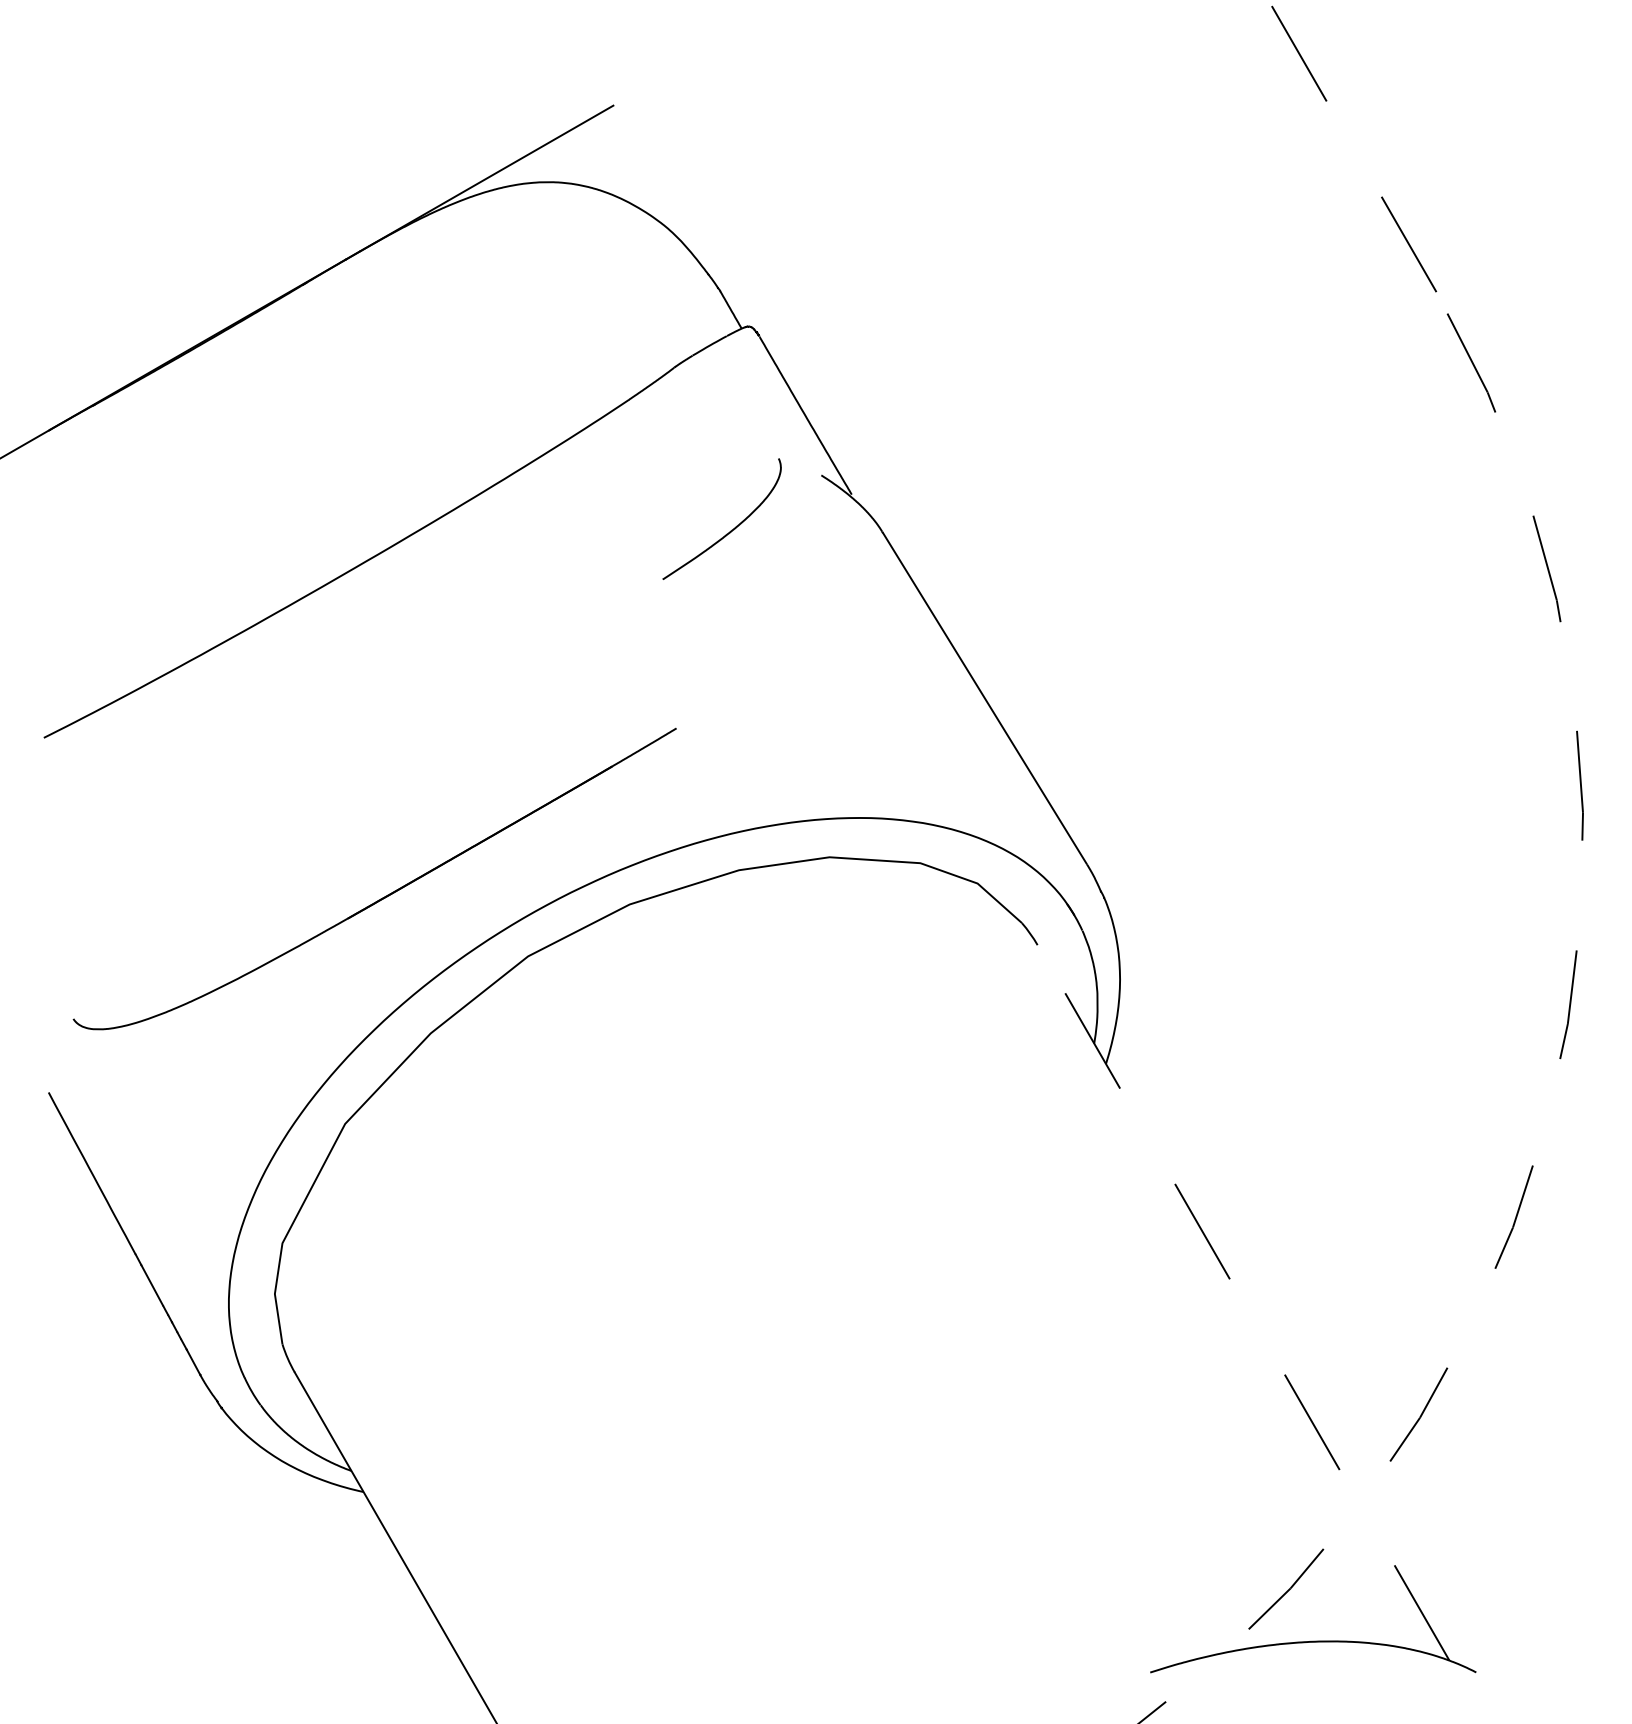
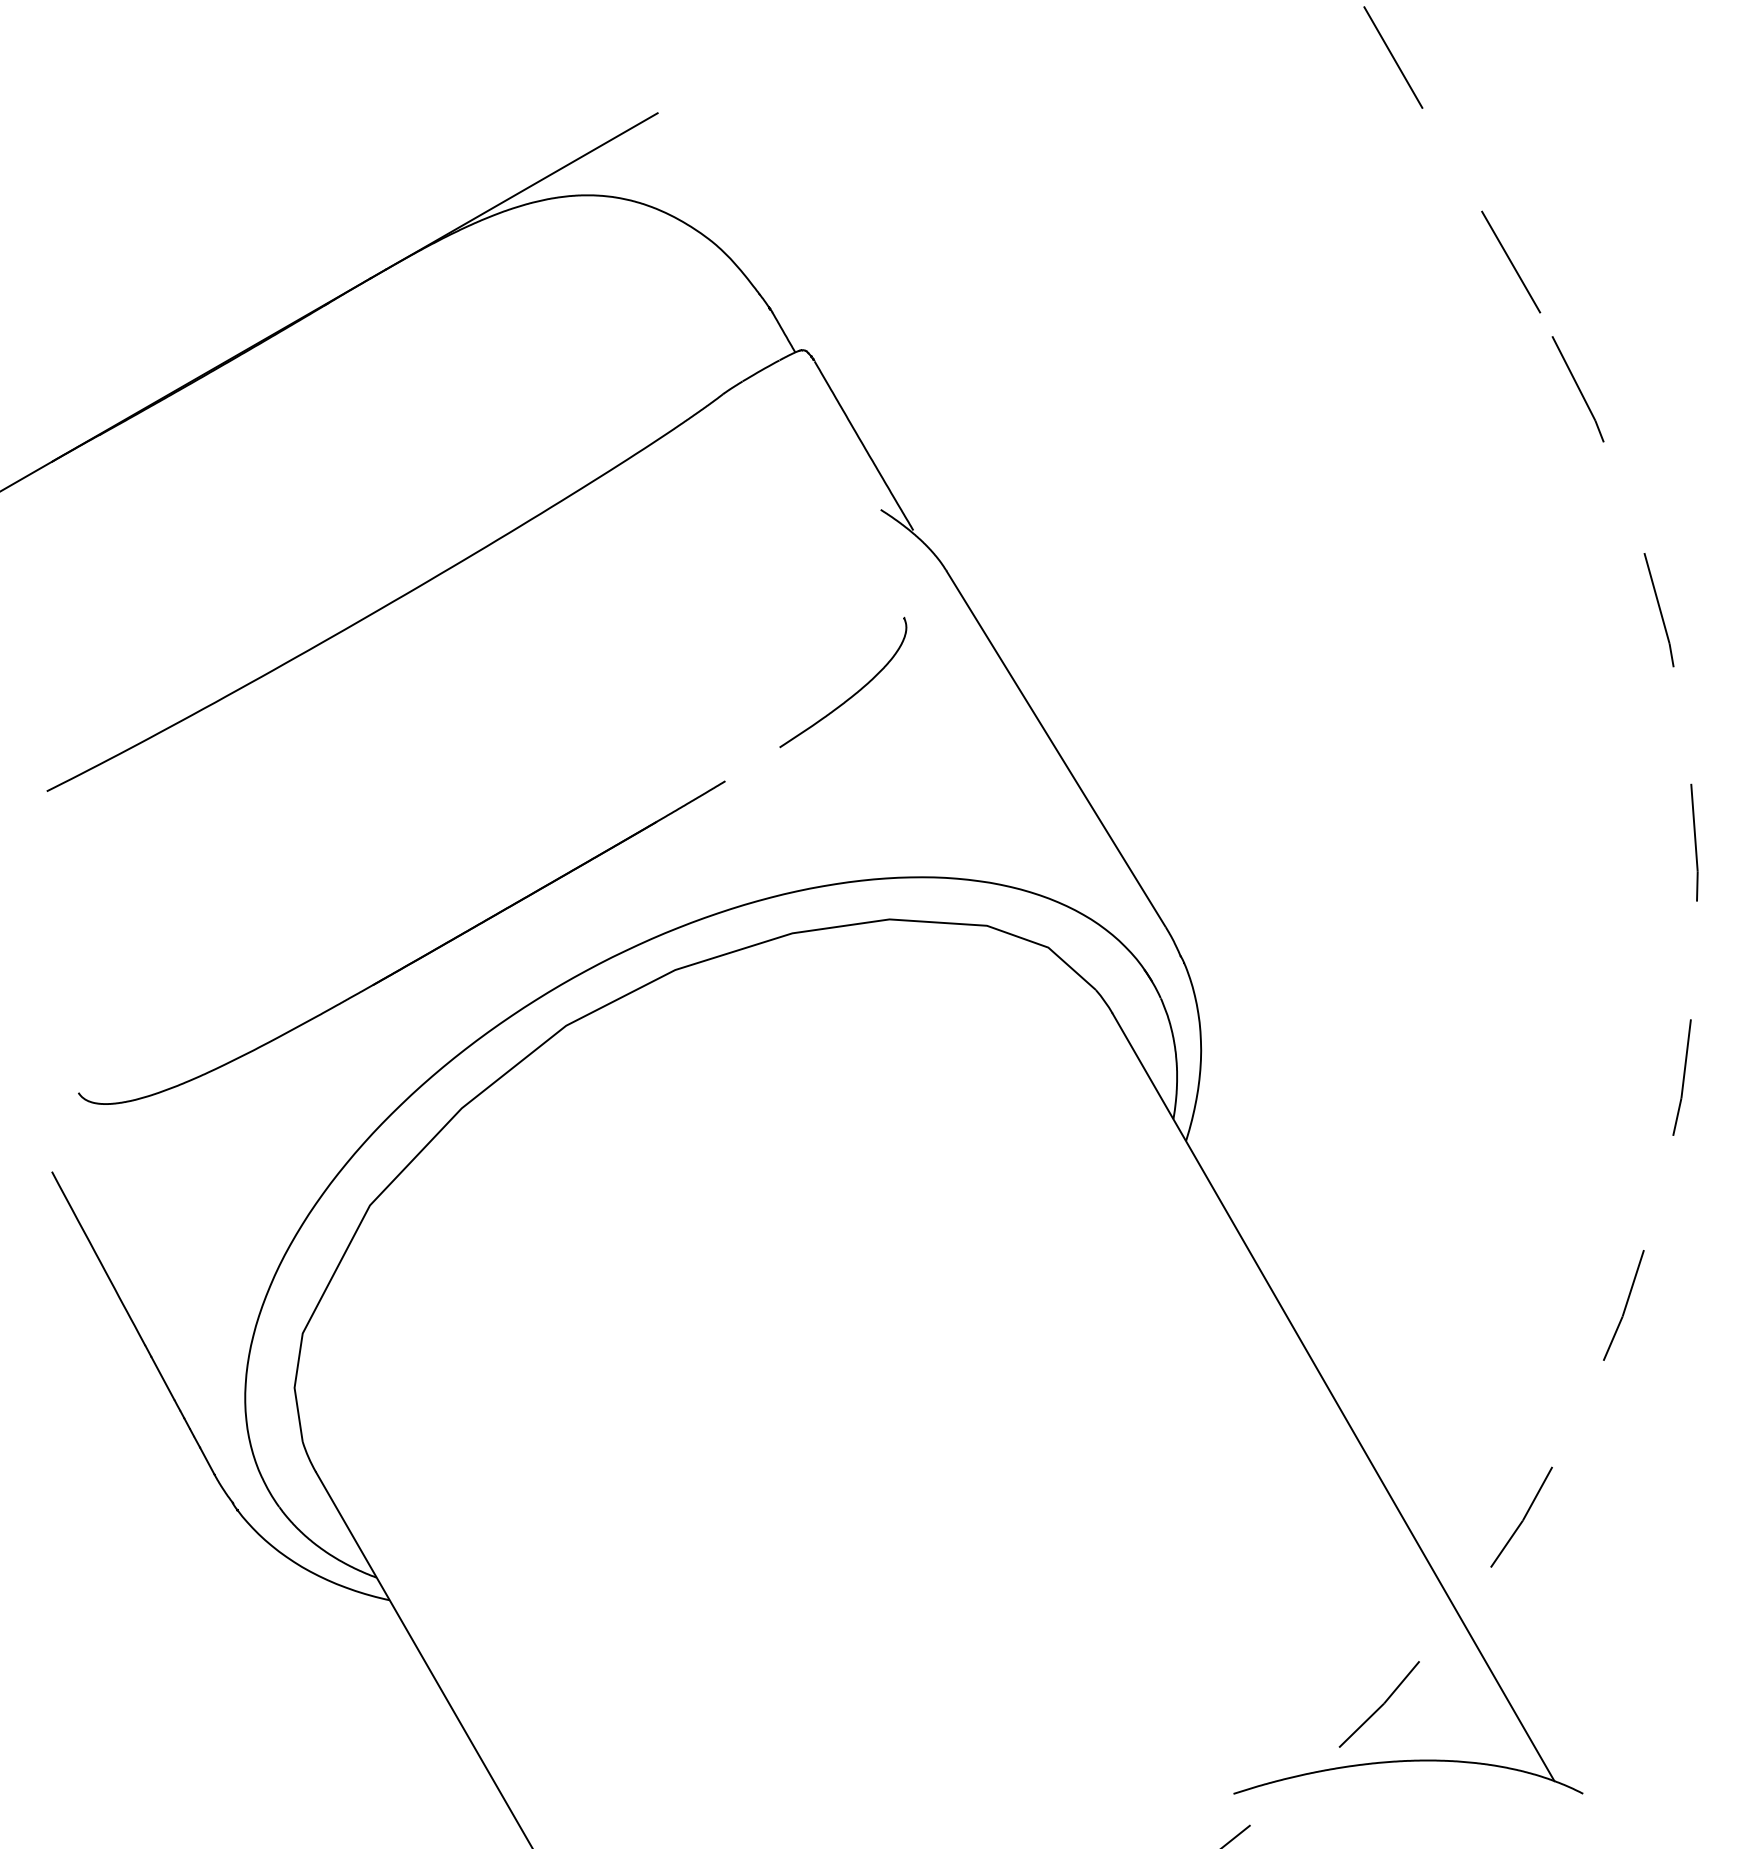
curve: (732, 529) -> (854, 693), moved
line: (1243, 1302) -> (1333, 1397), dashed -> solid

